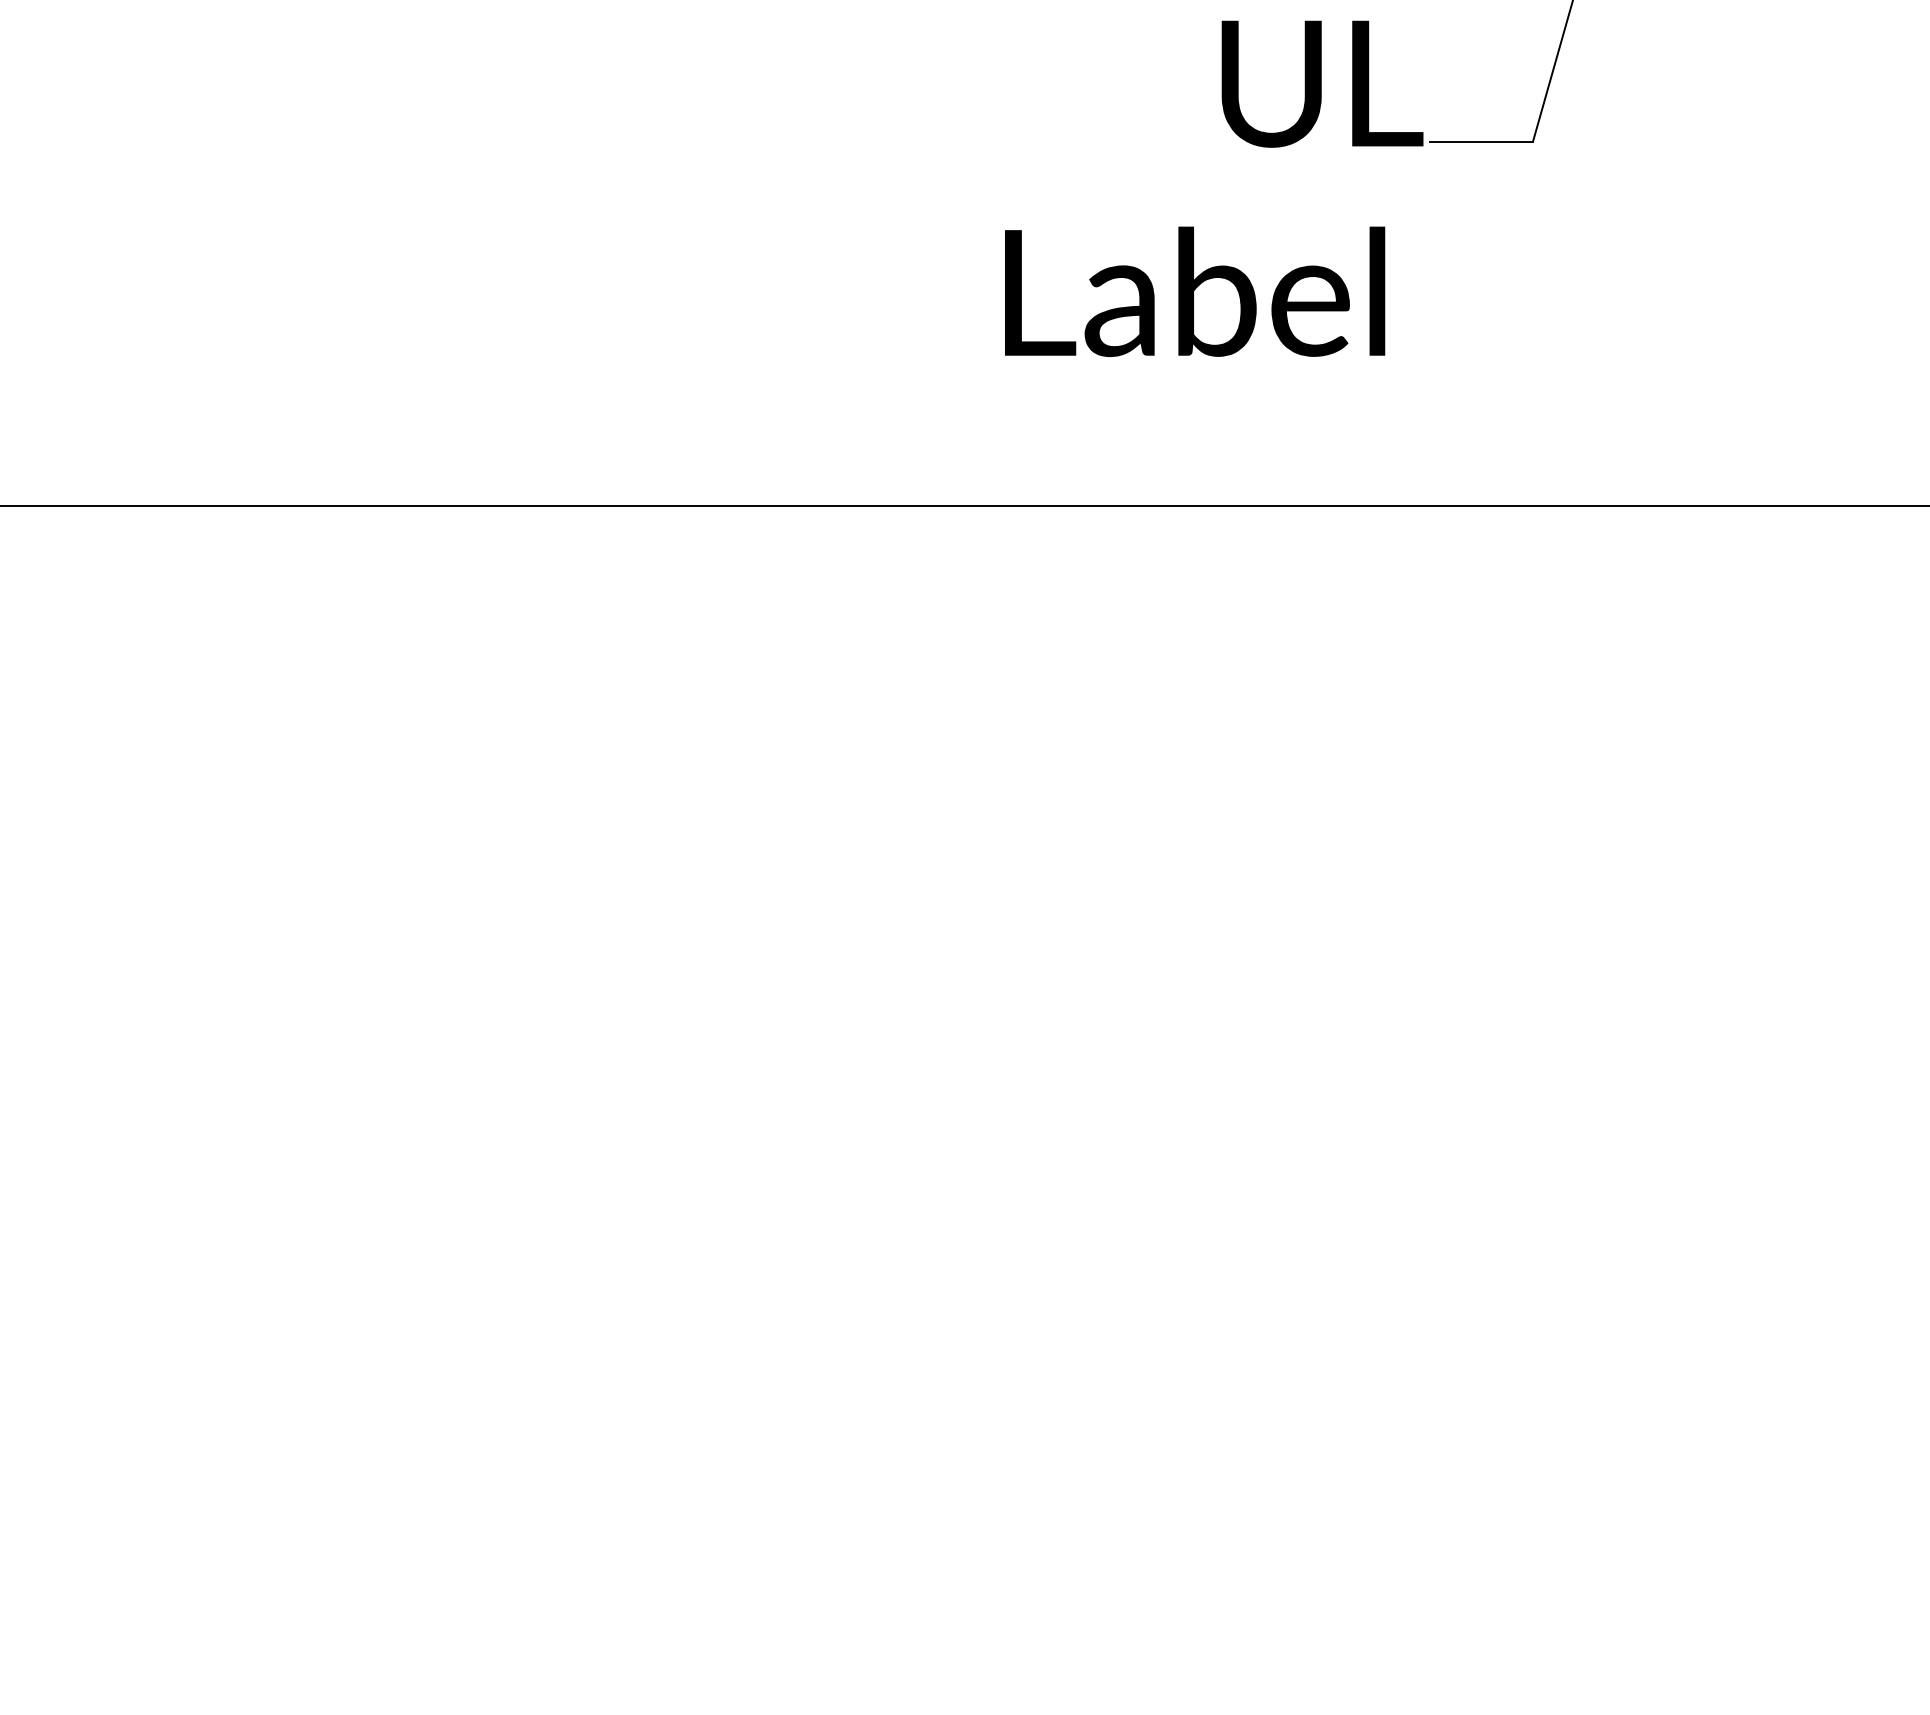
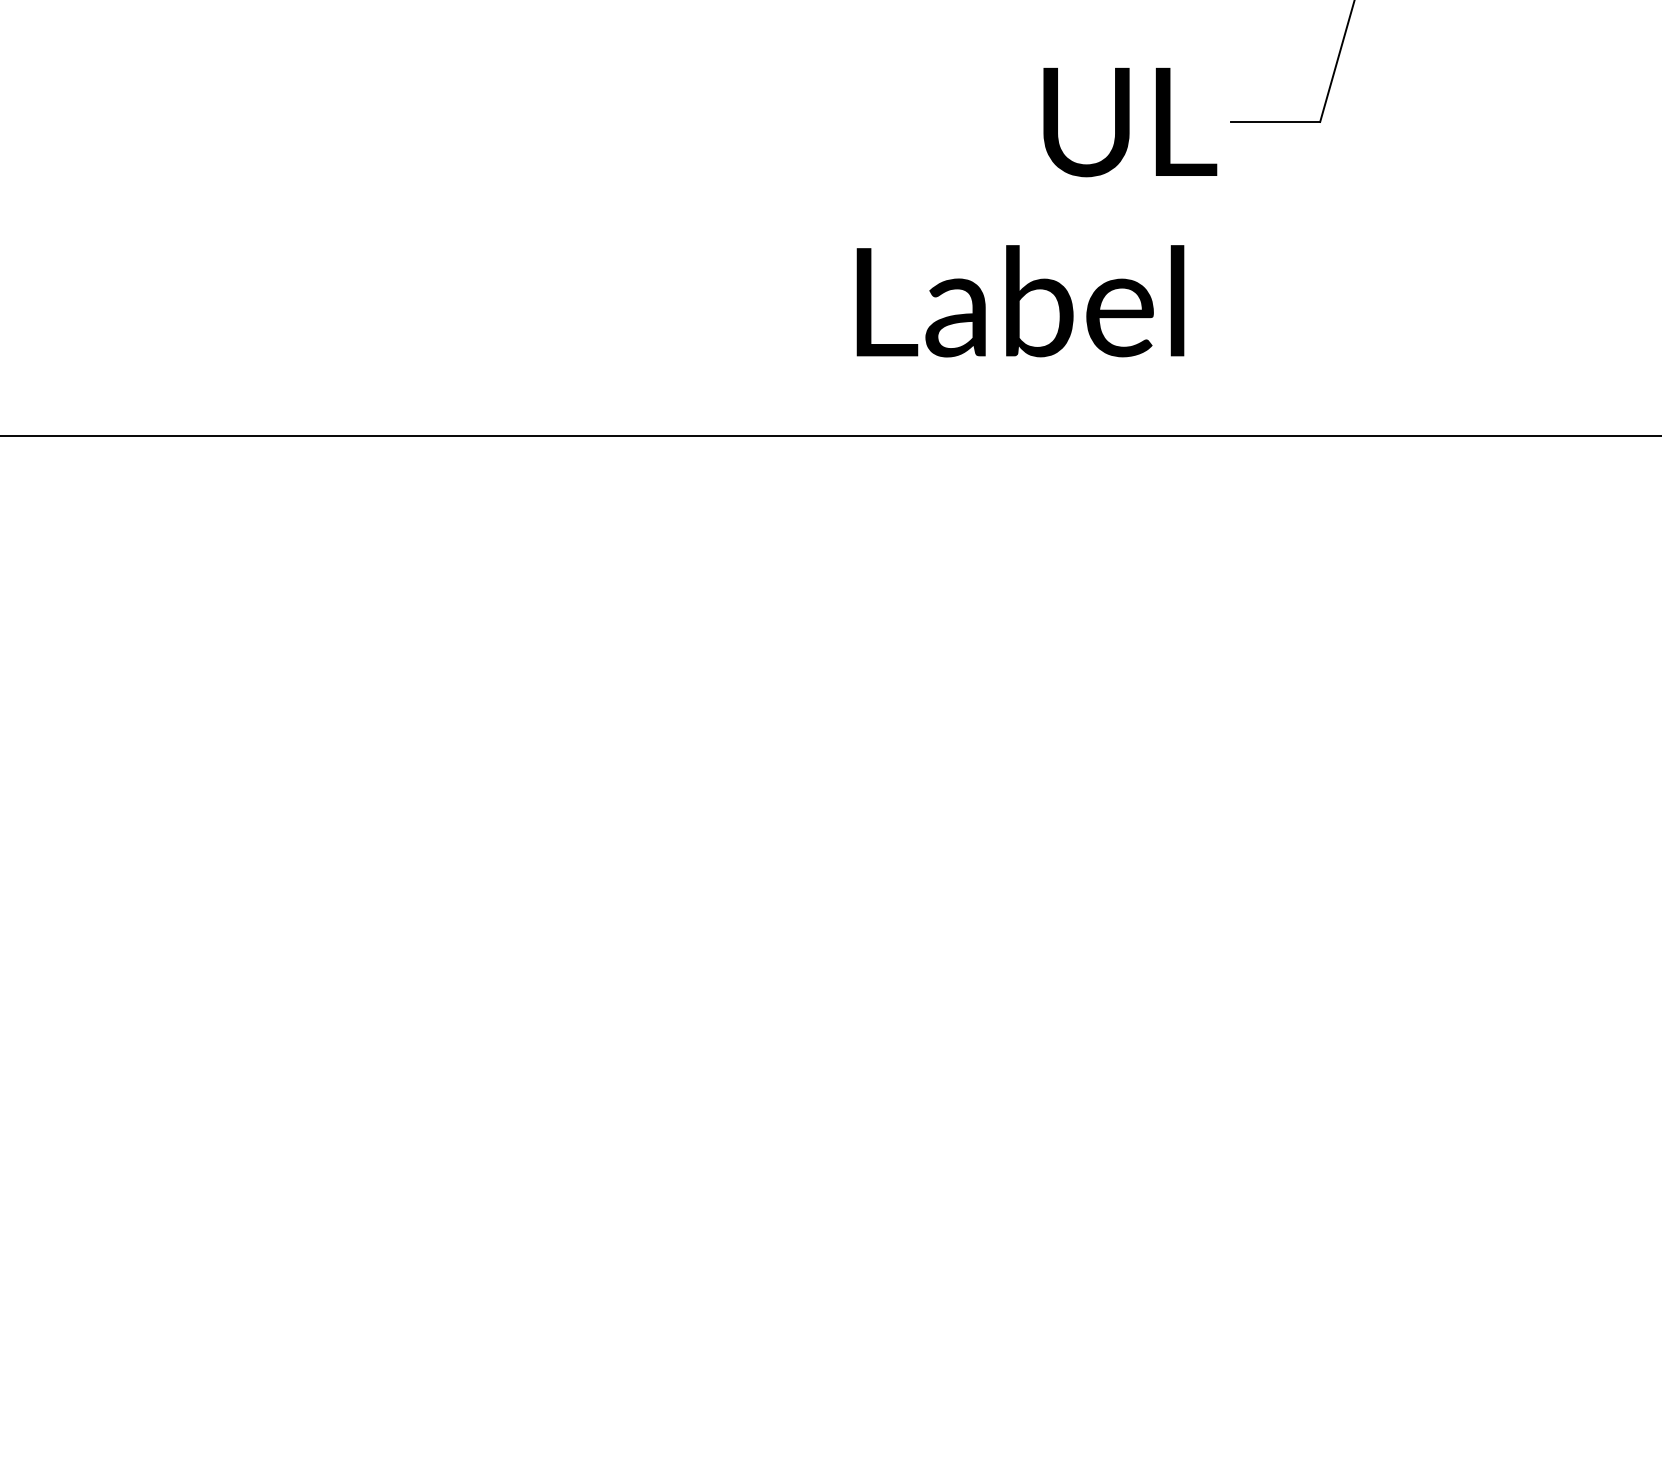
text: (1214, 188) -> (1037, 212), moved

